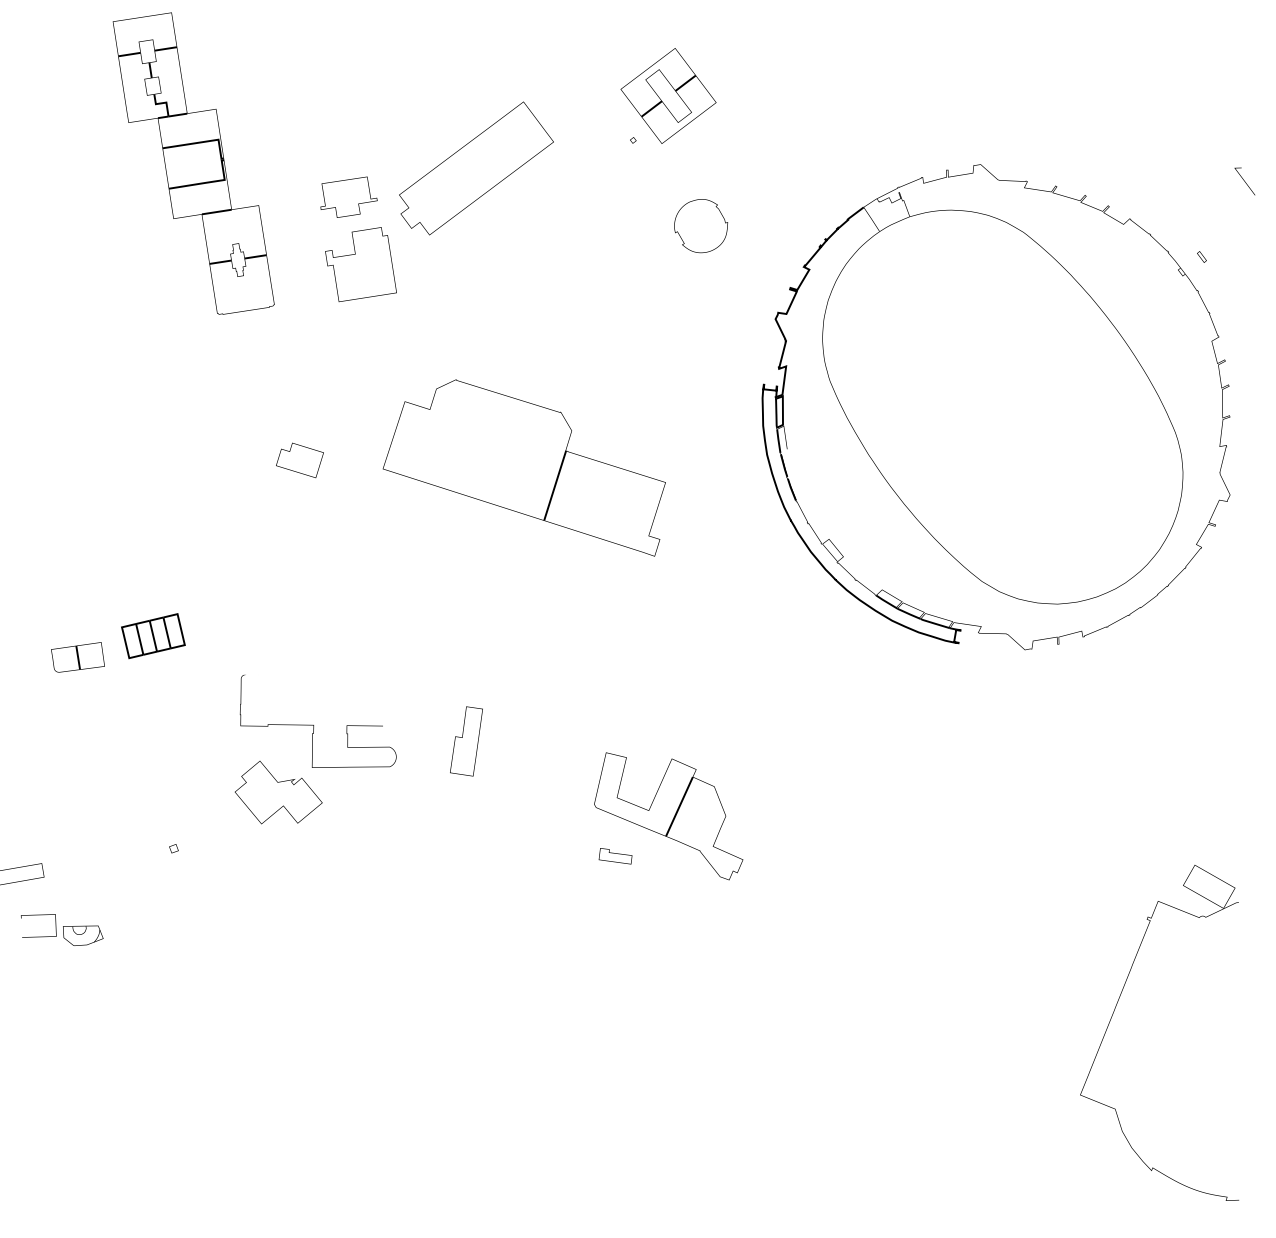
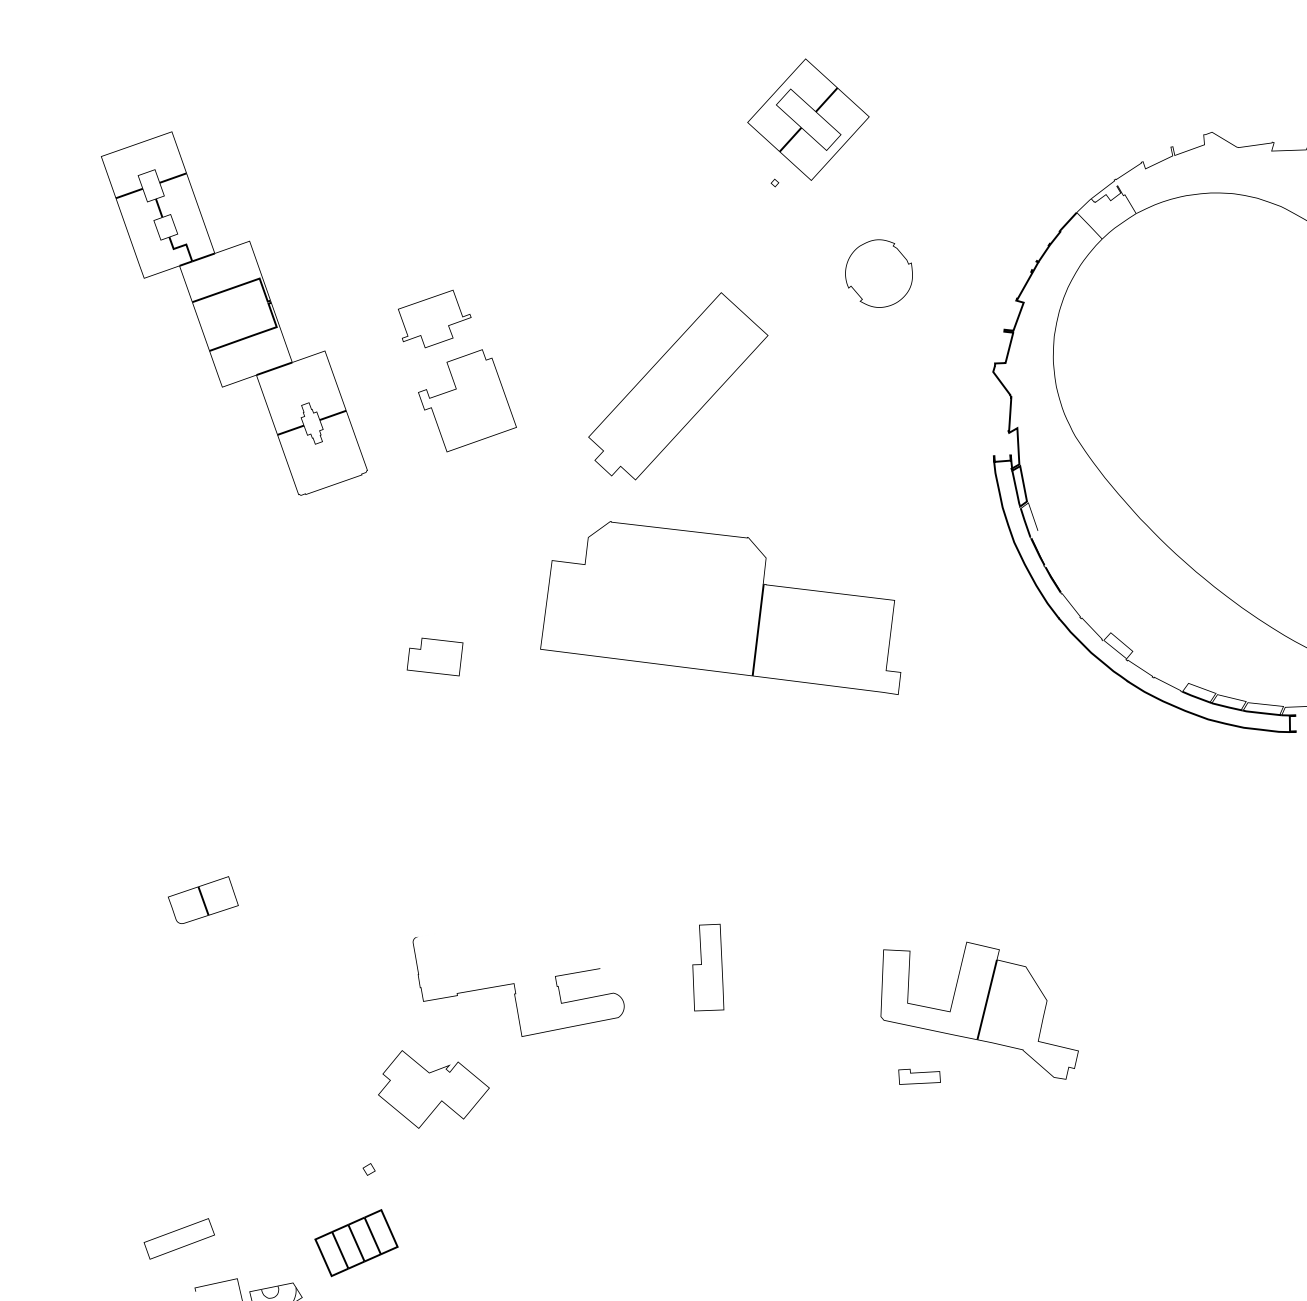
part: (476, 168) -> (678, 386), moved
part: (153, 636) -> (356, 1243), moved
part: (77, 657) -> (202, 900), moved
part: (278, 792) -> (432, 1085), moved

